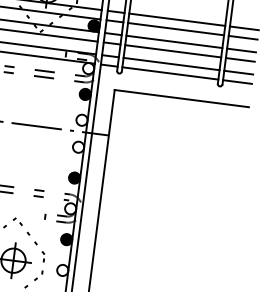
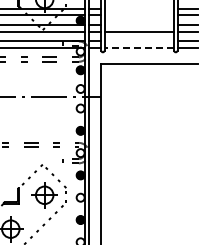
line: (177, 19) -> (139, 8), removed
line: (176, 29) -> (139, 15), removed
line: (174, 41) -> (139, 24), removed
line: (171, 63) -> (139, 40), removed
line: (170, 73) -> (139, 47), solid -> dashed

